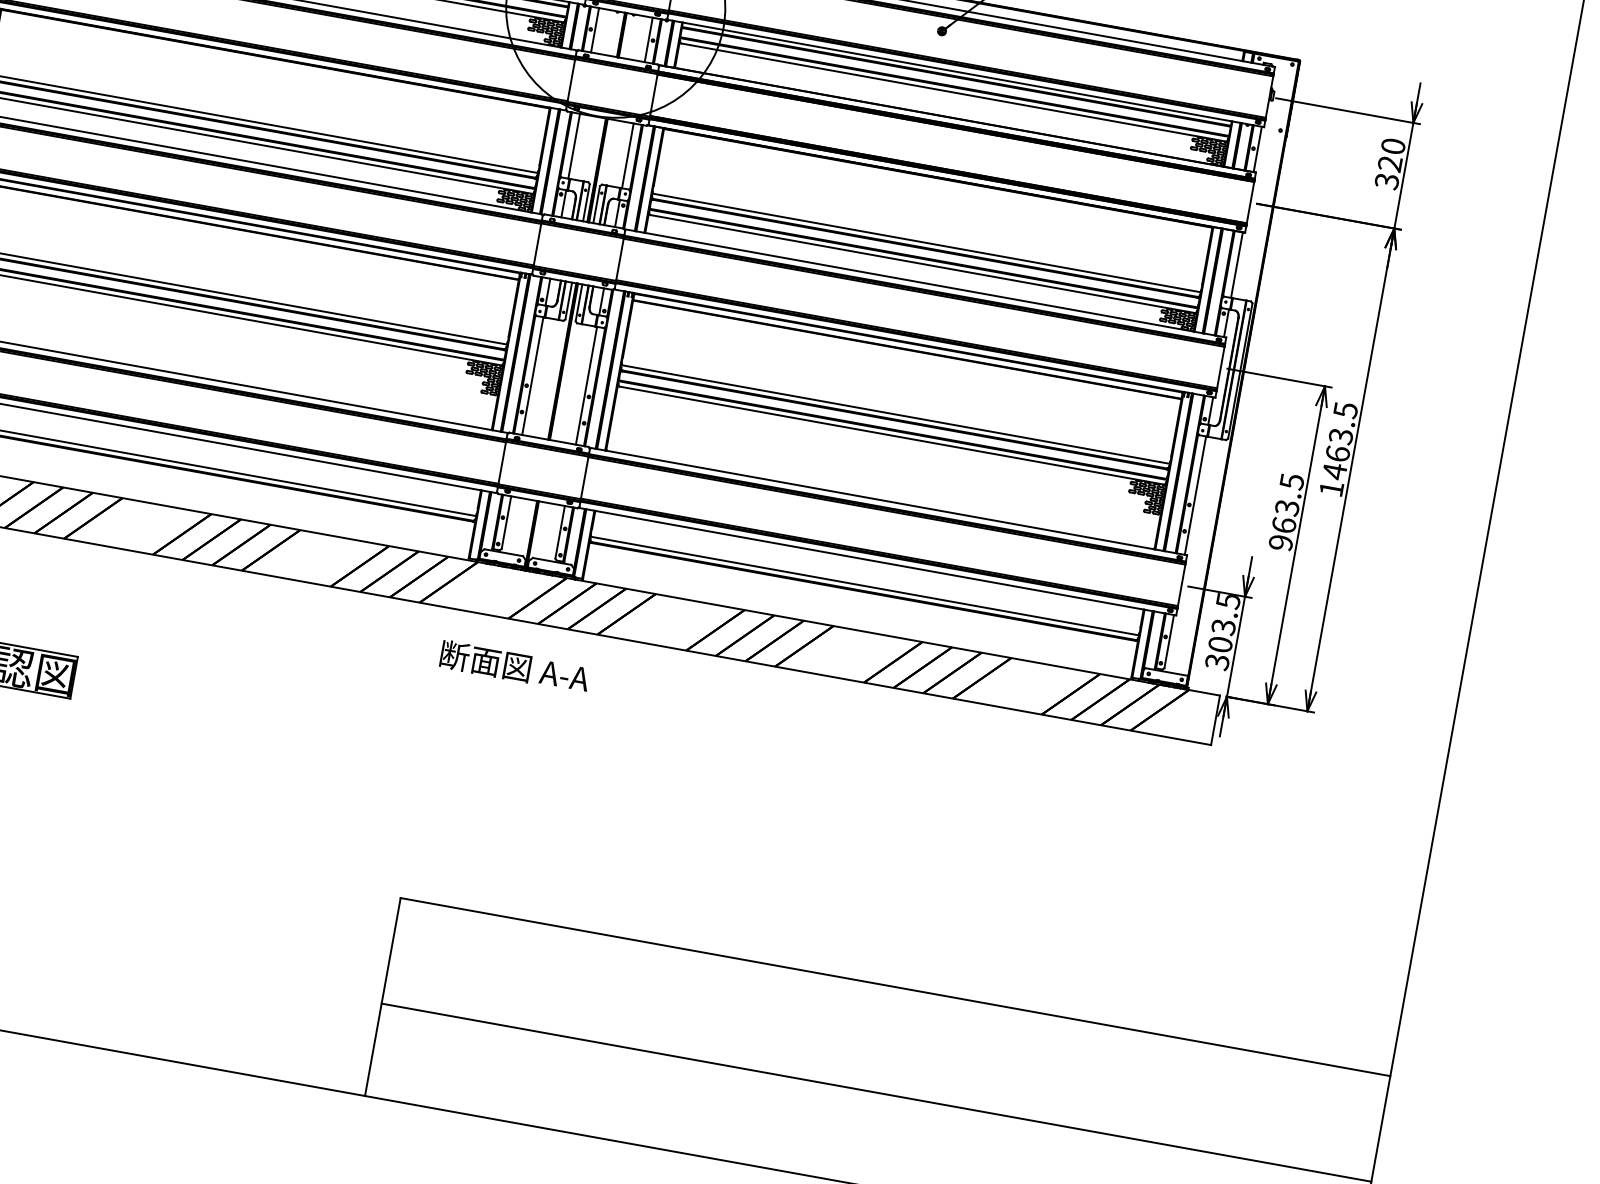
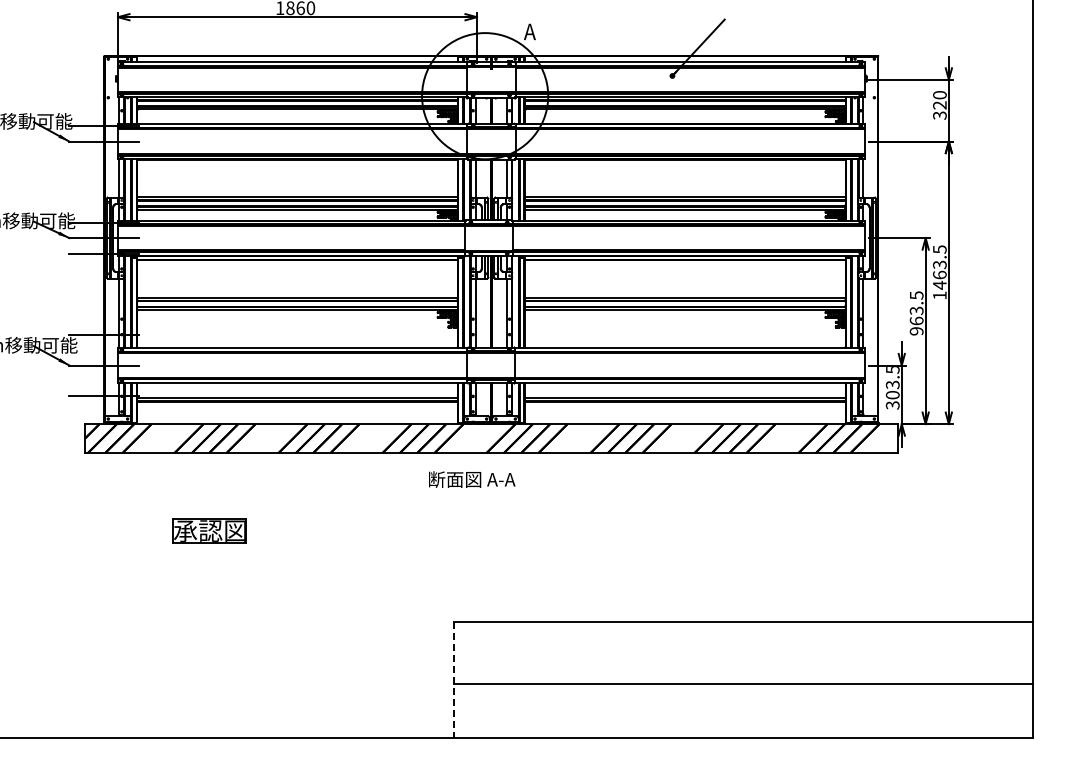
text: (515, 666) -> (472, 479), moved
line: (381, 997) -> (453, 680), solid -> dashed

